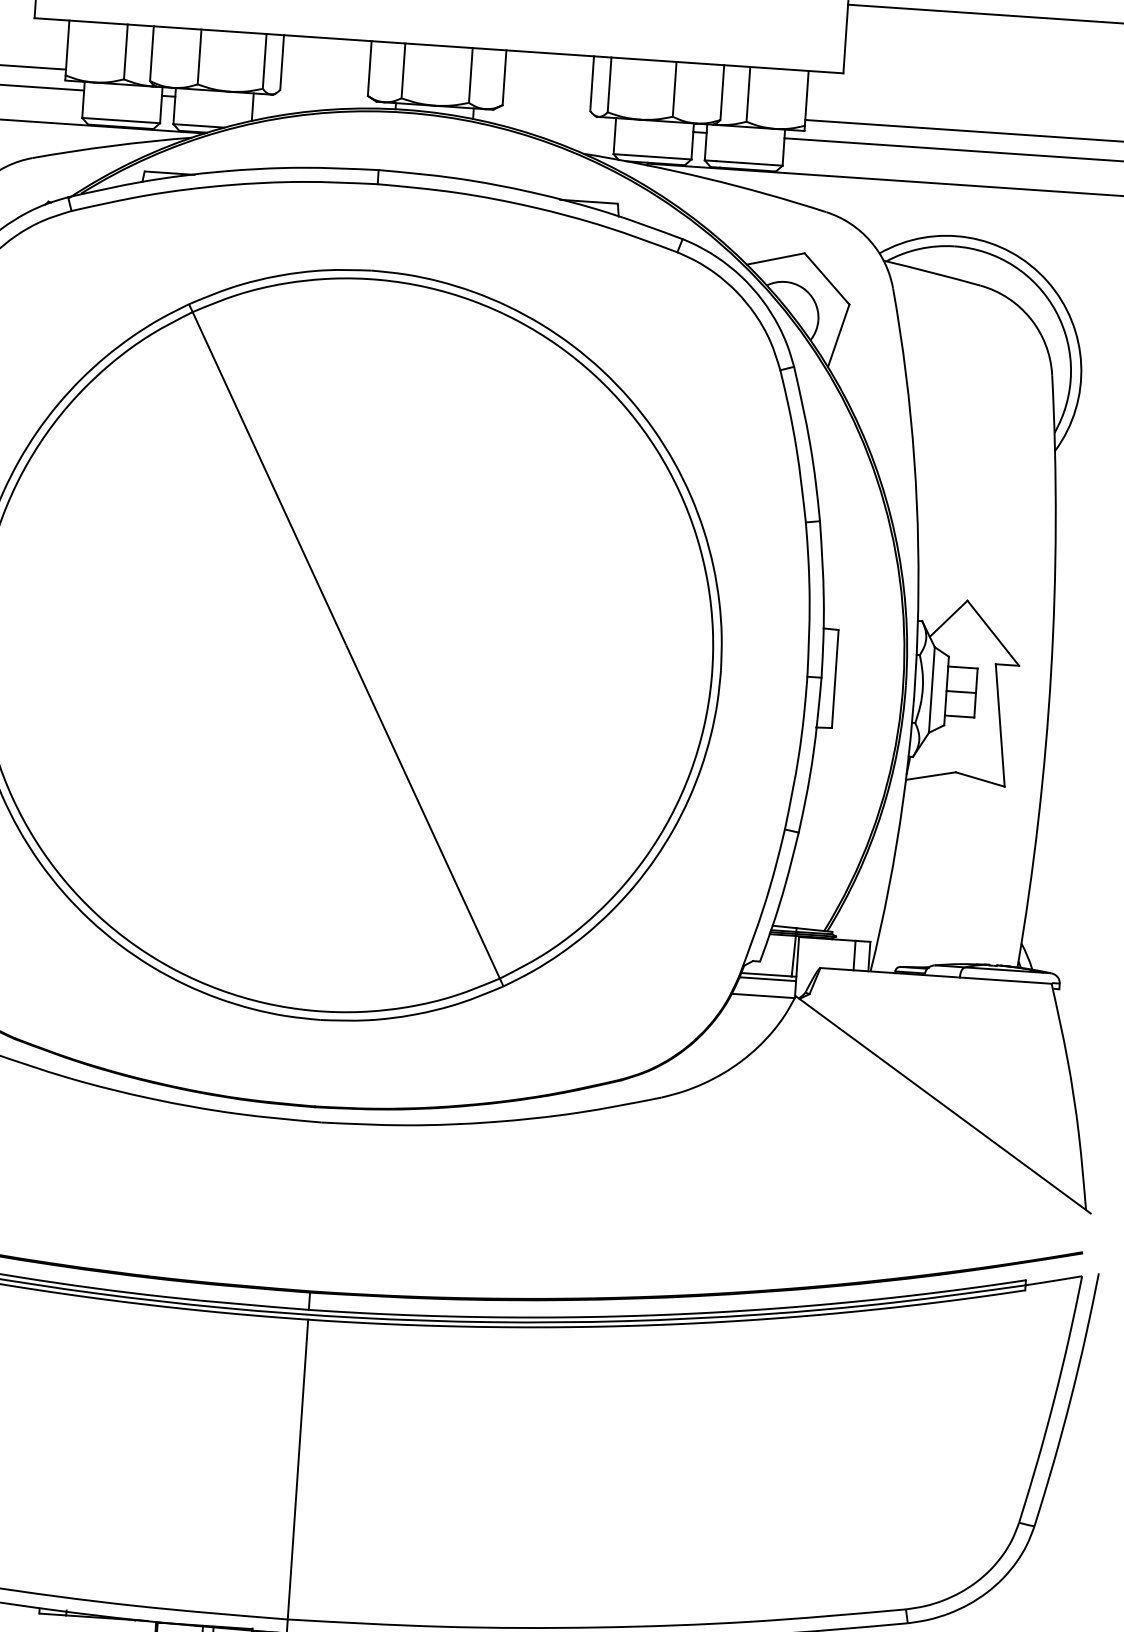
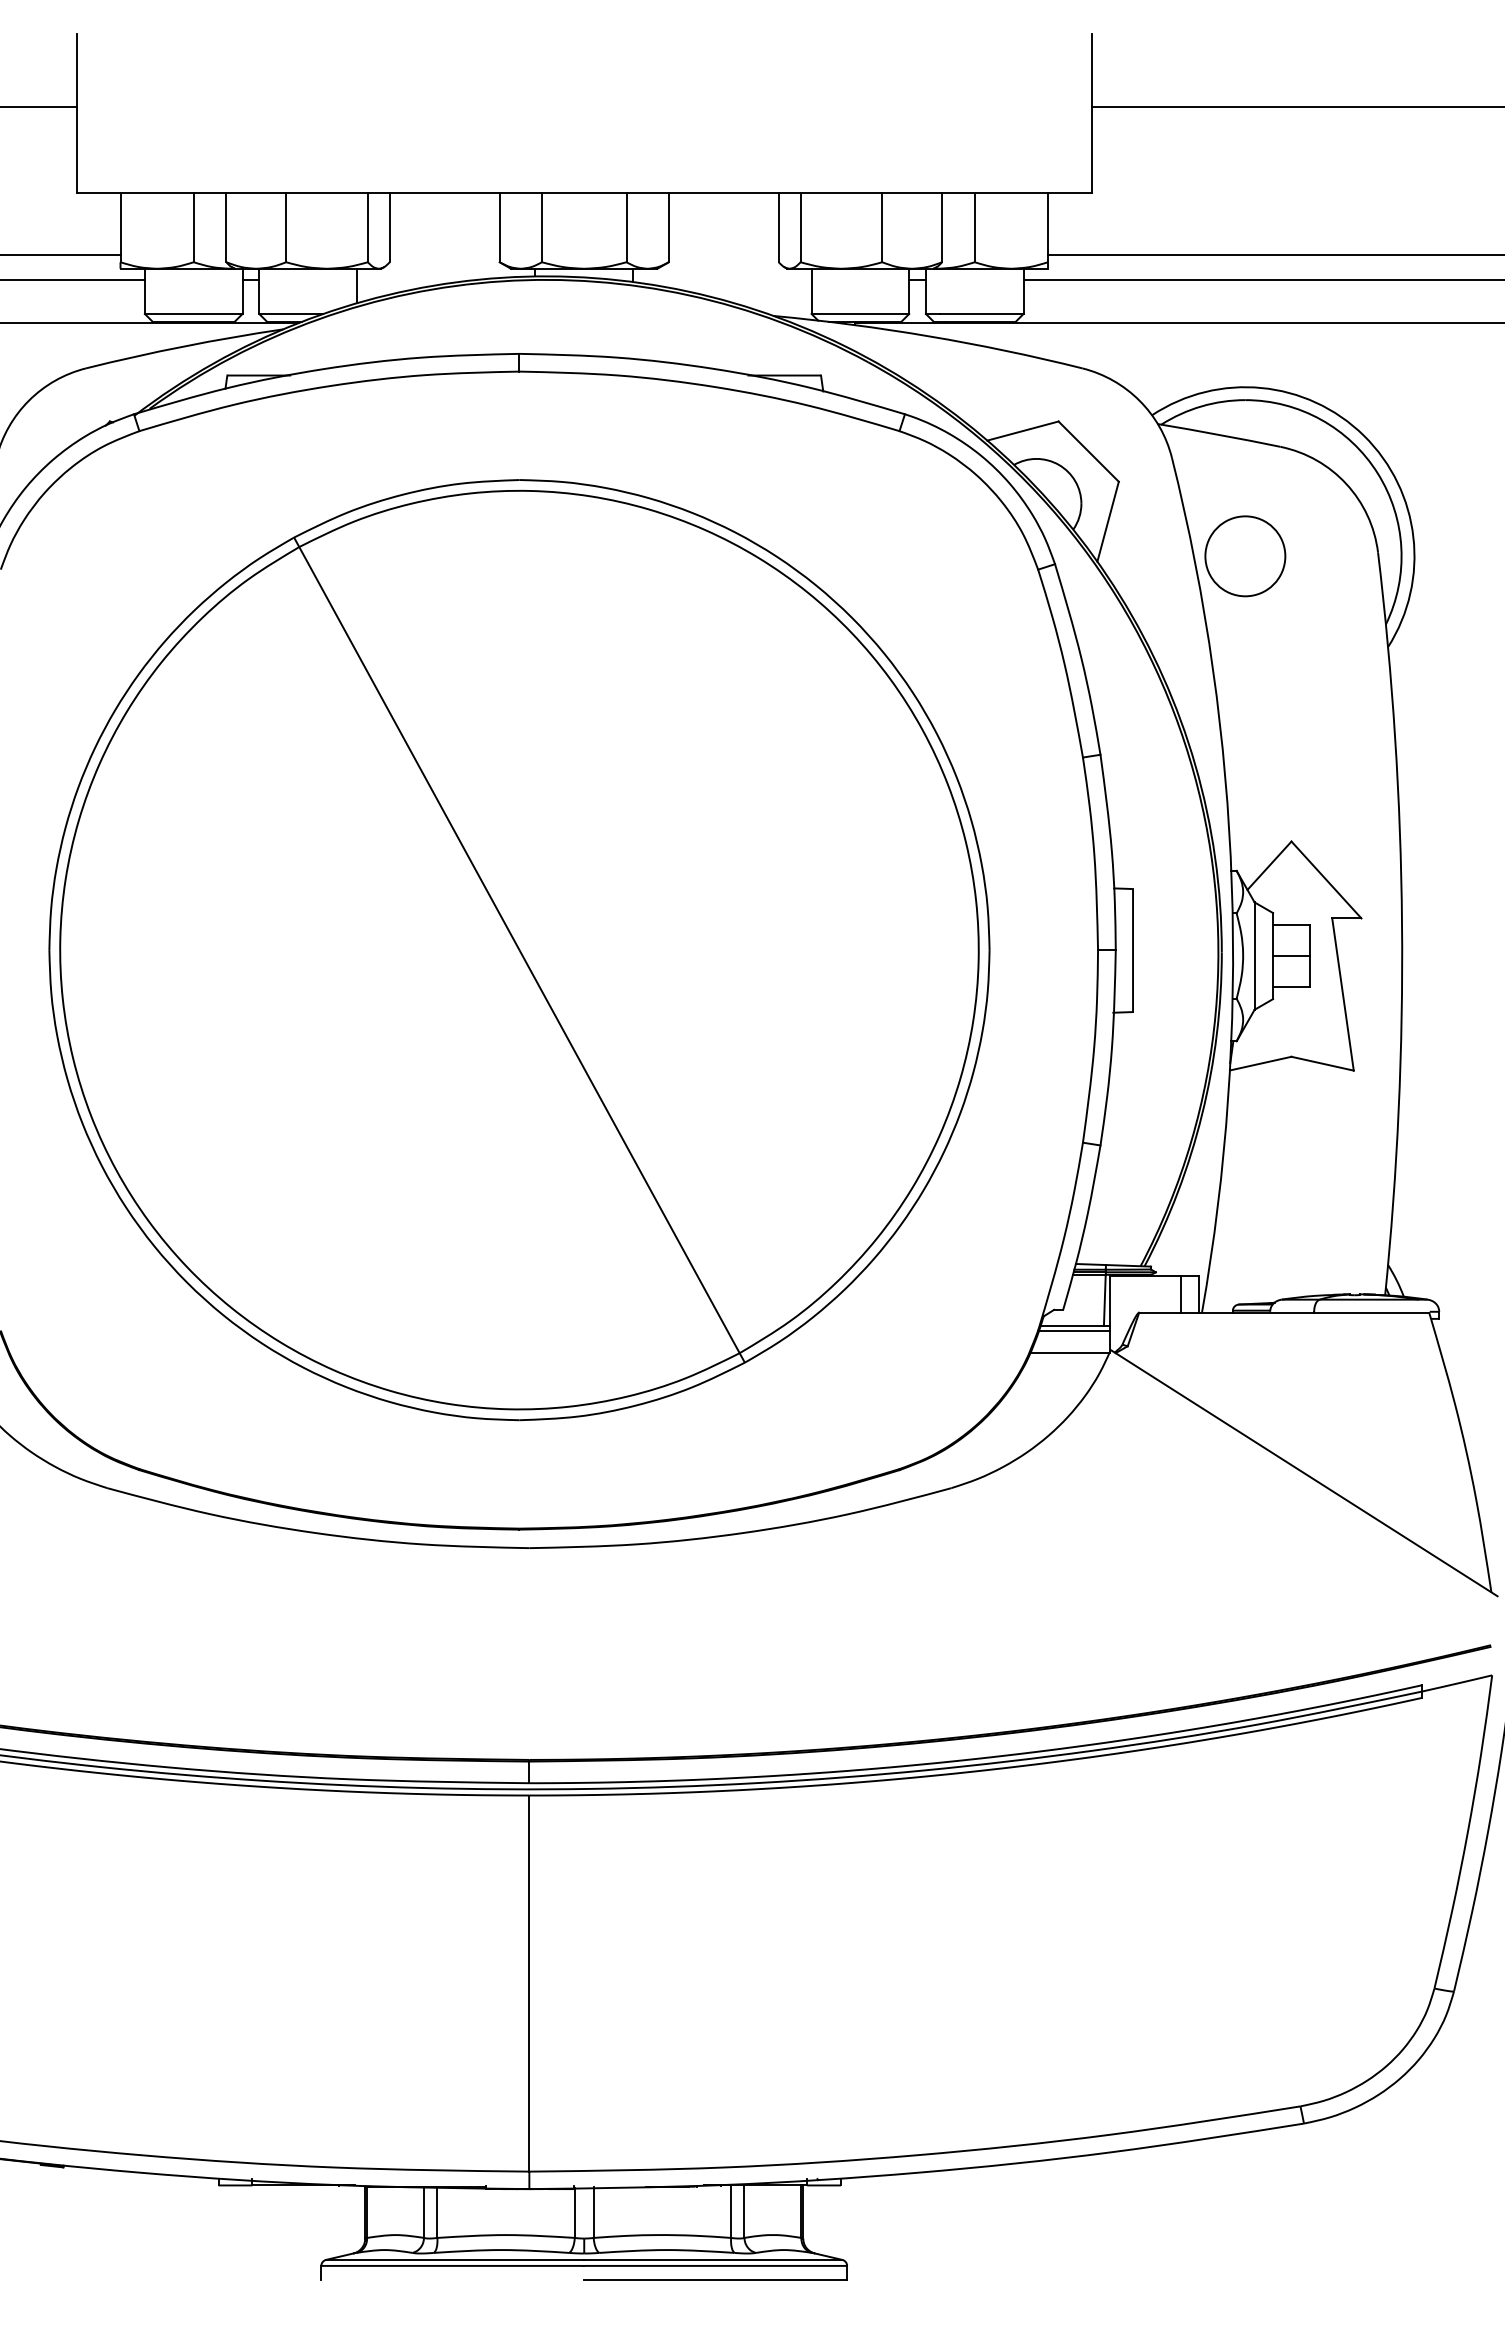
circle: (946, 371) -> (1245, 556), added

